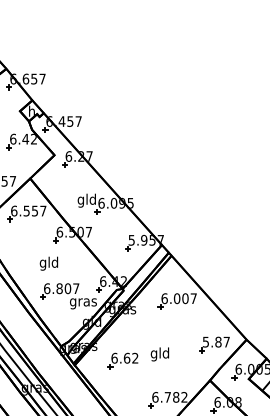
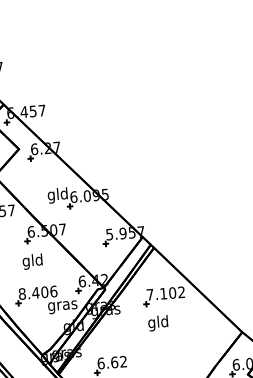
text: (48, 263) -> (32, 261), moved
text: (61, 288) -> (37, 292), 6.807 -> 8.406
text: (178, 298) -> (165, 293), 6.007 -> 7.102
part: (214, 344) -> (207, 340), removed
text: (159, 354) -> (157, 323), moved

